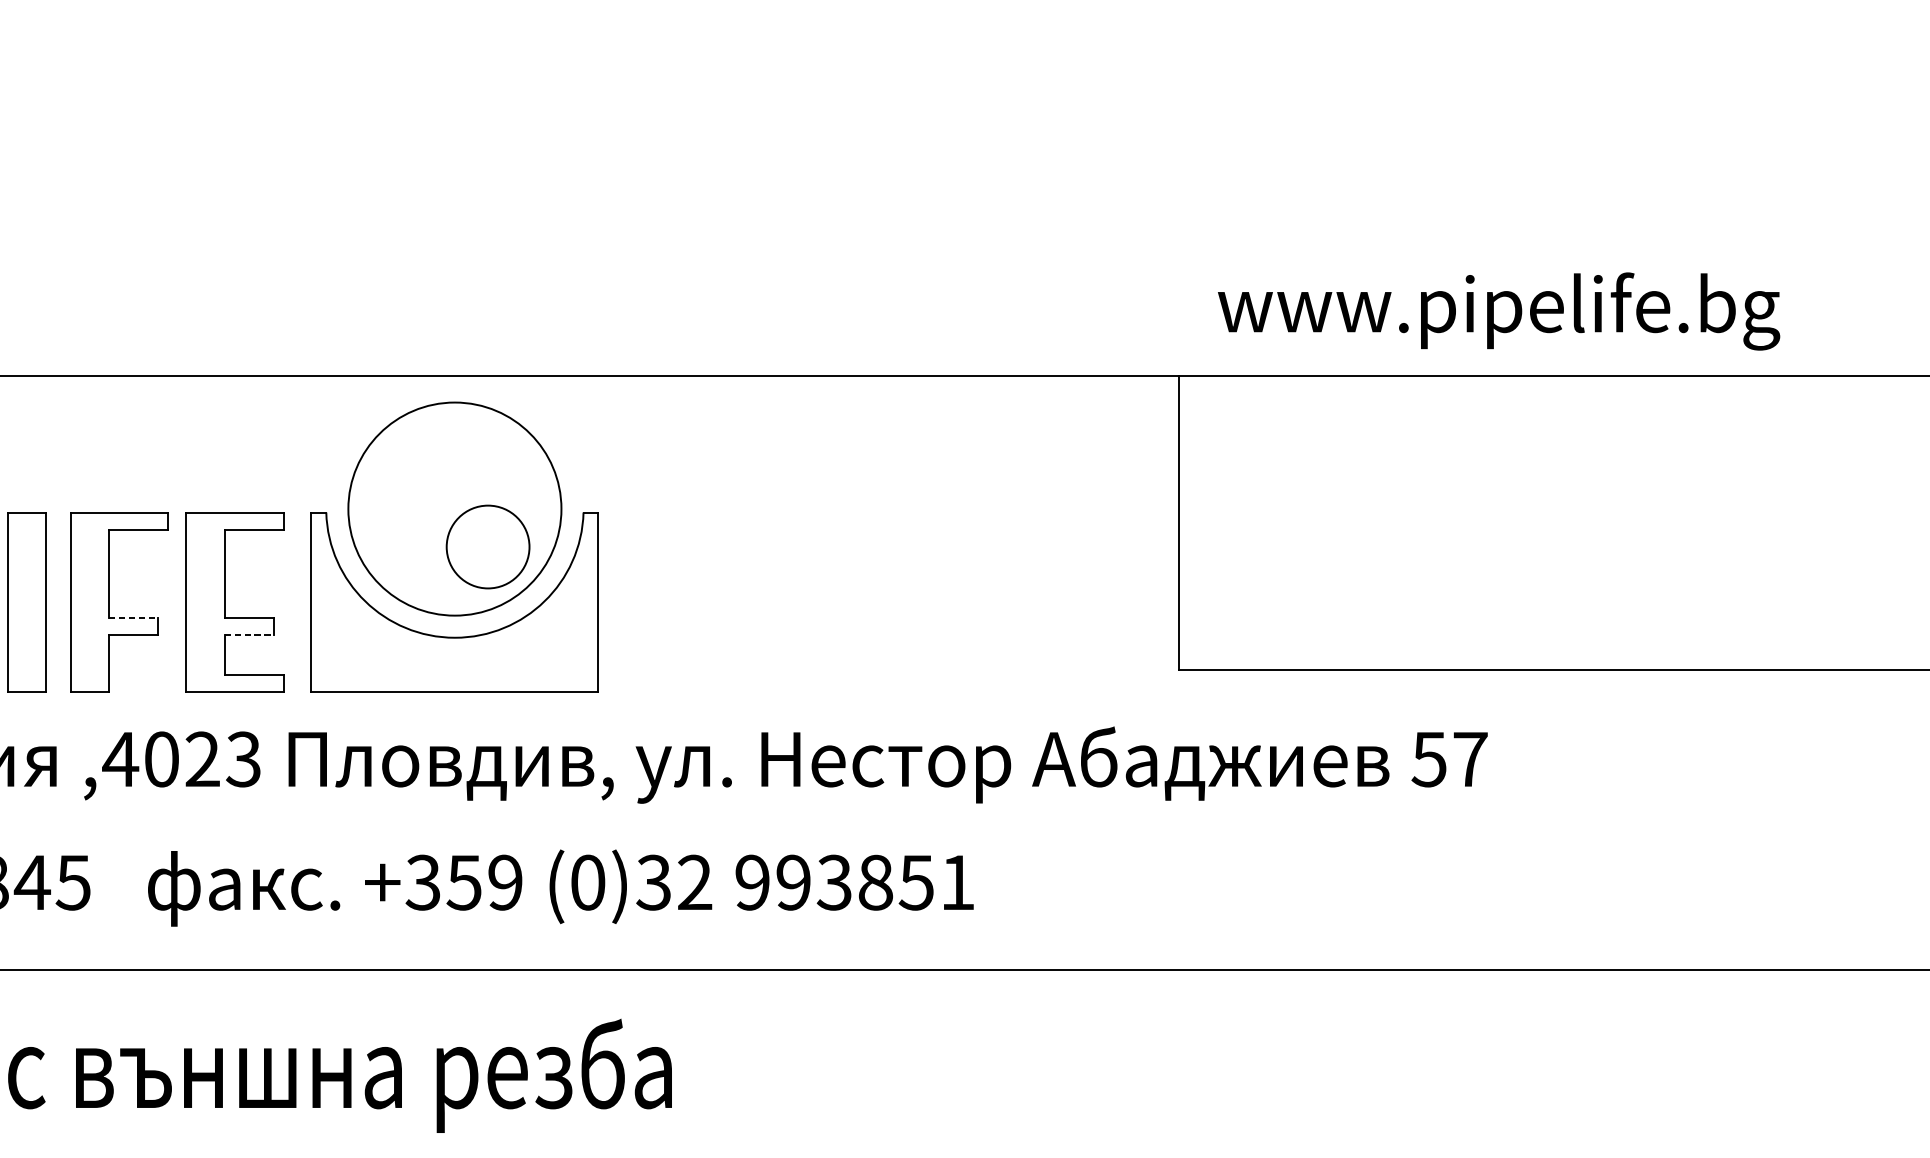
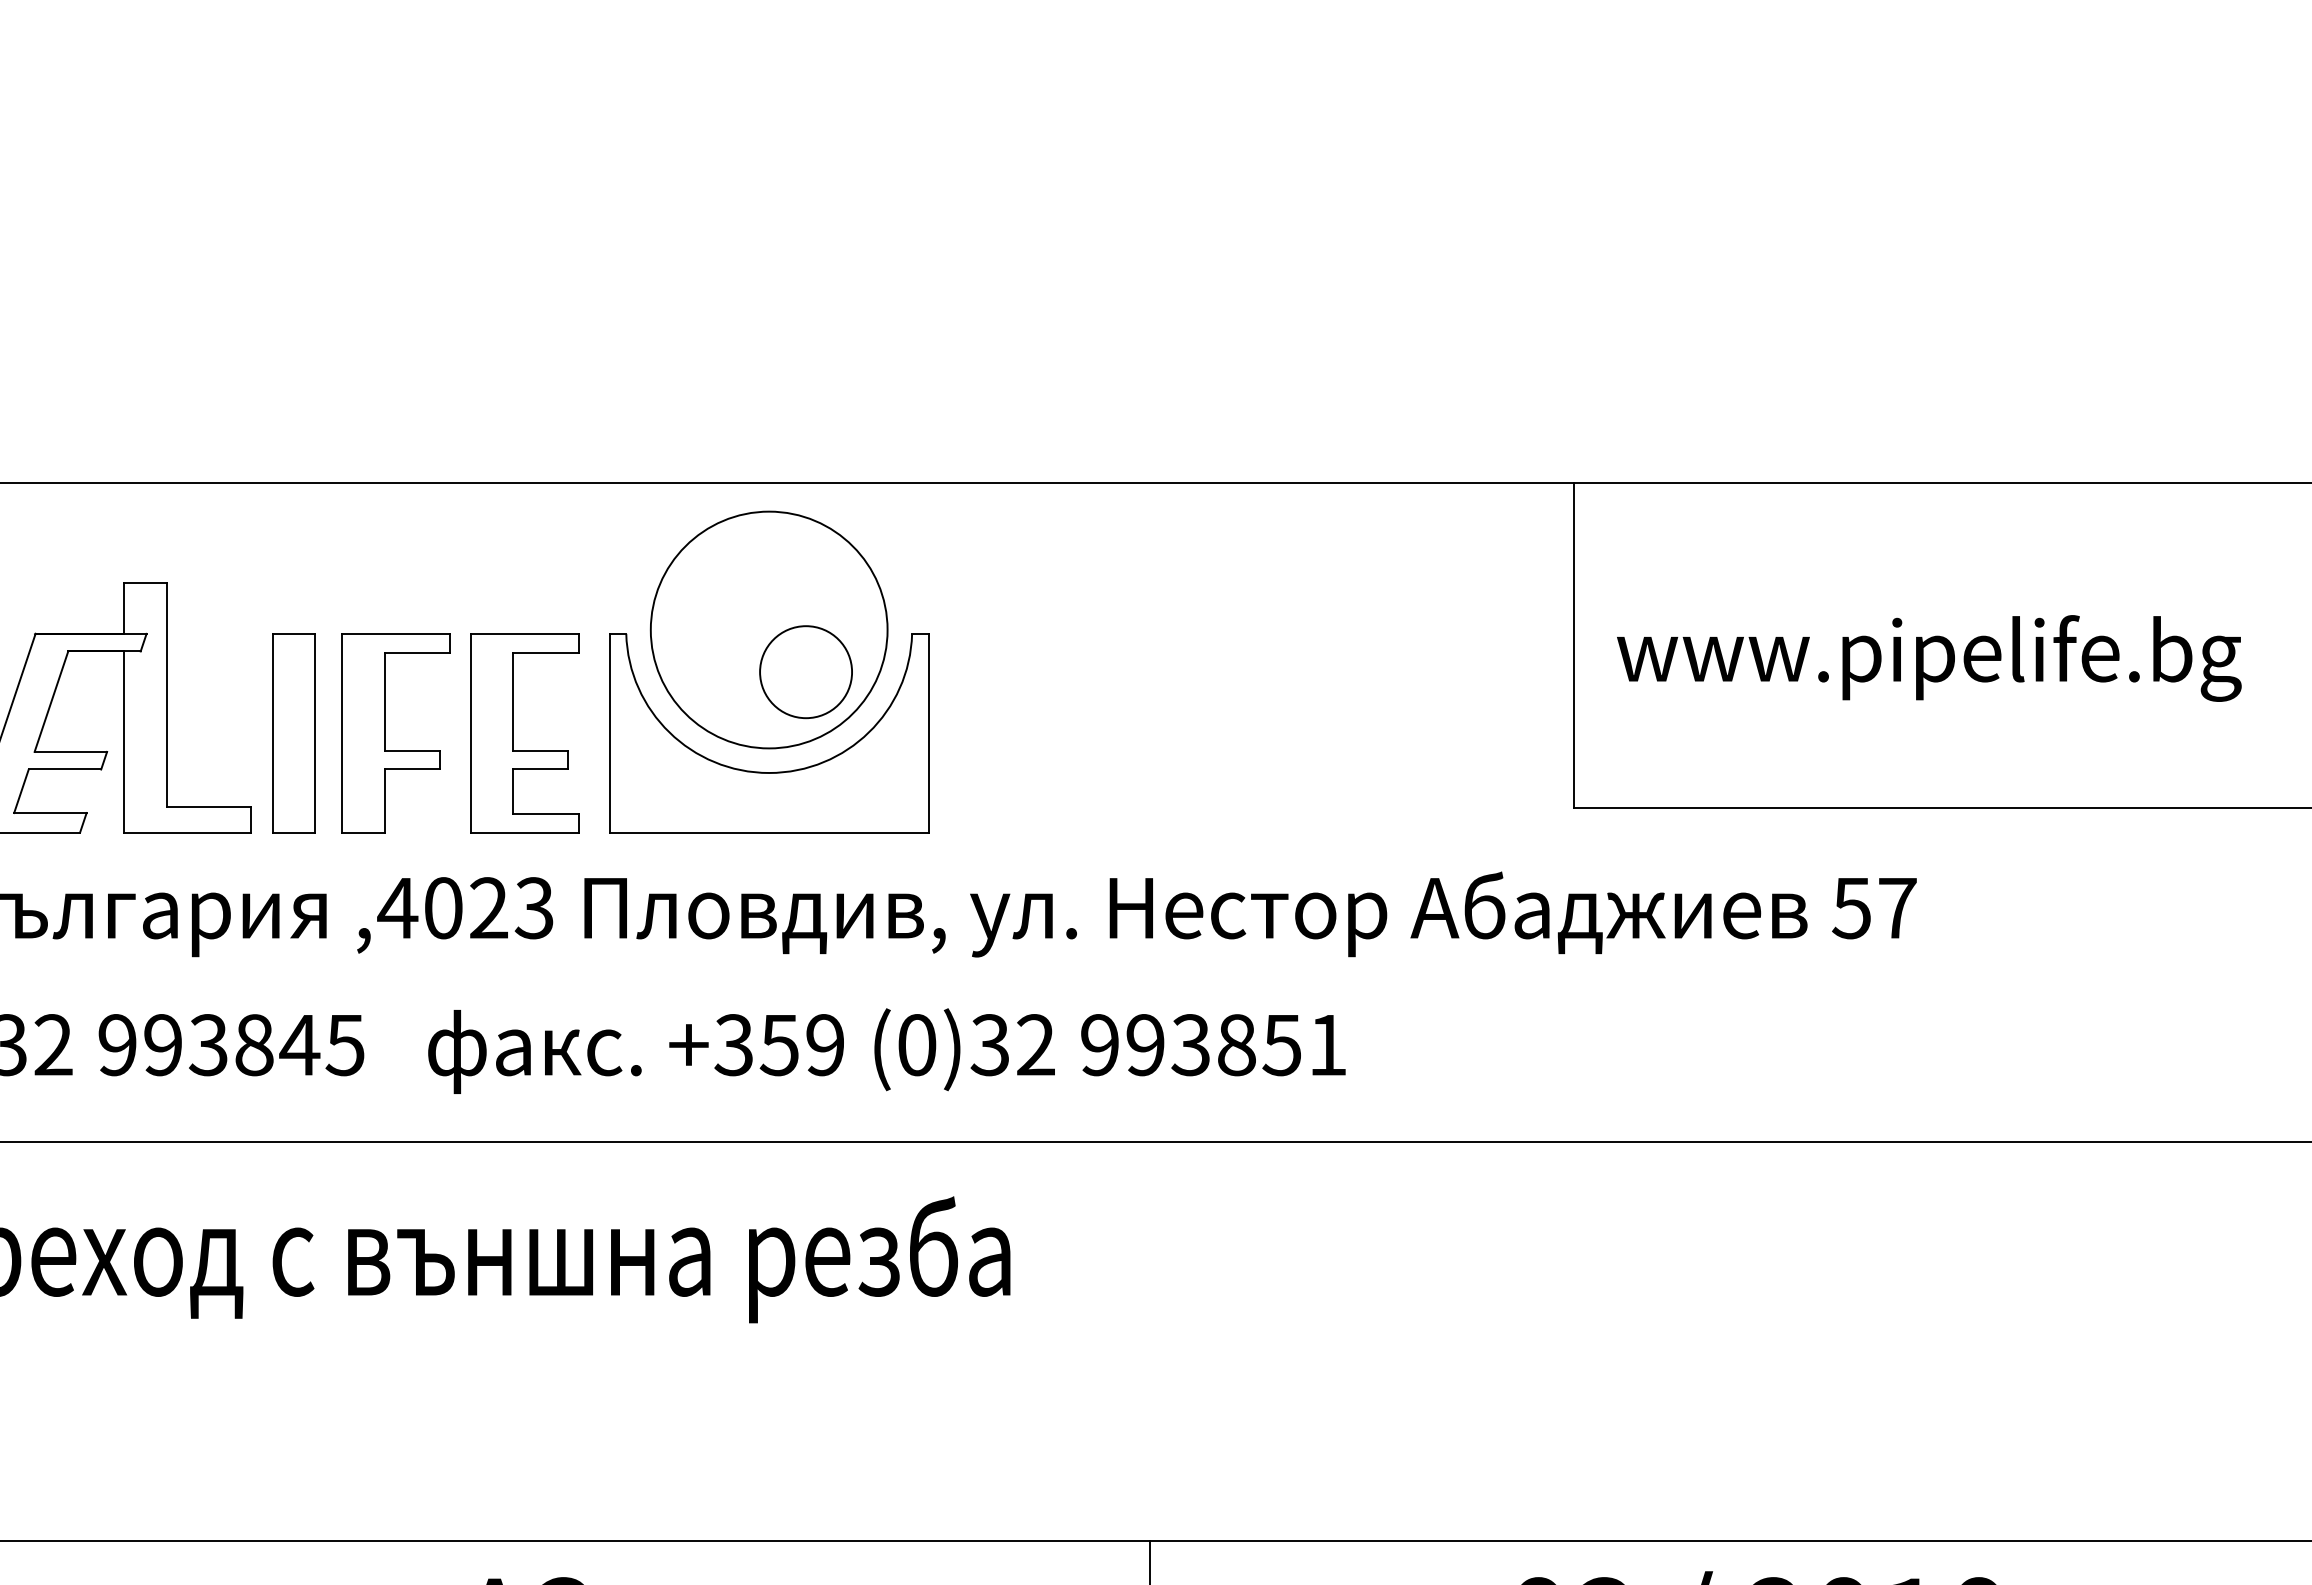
text: (1499, 311) -> (1929, 658), moved
line: (133, 617) -> (412, 750), dashed -> solid
line: (249, 634) -> (541, 769), dashed -> solid

